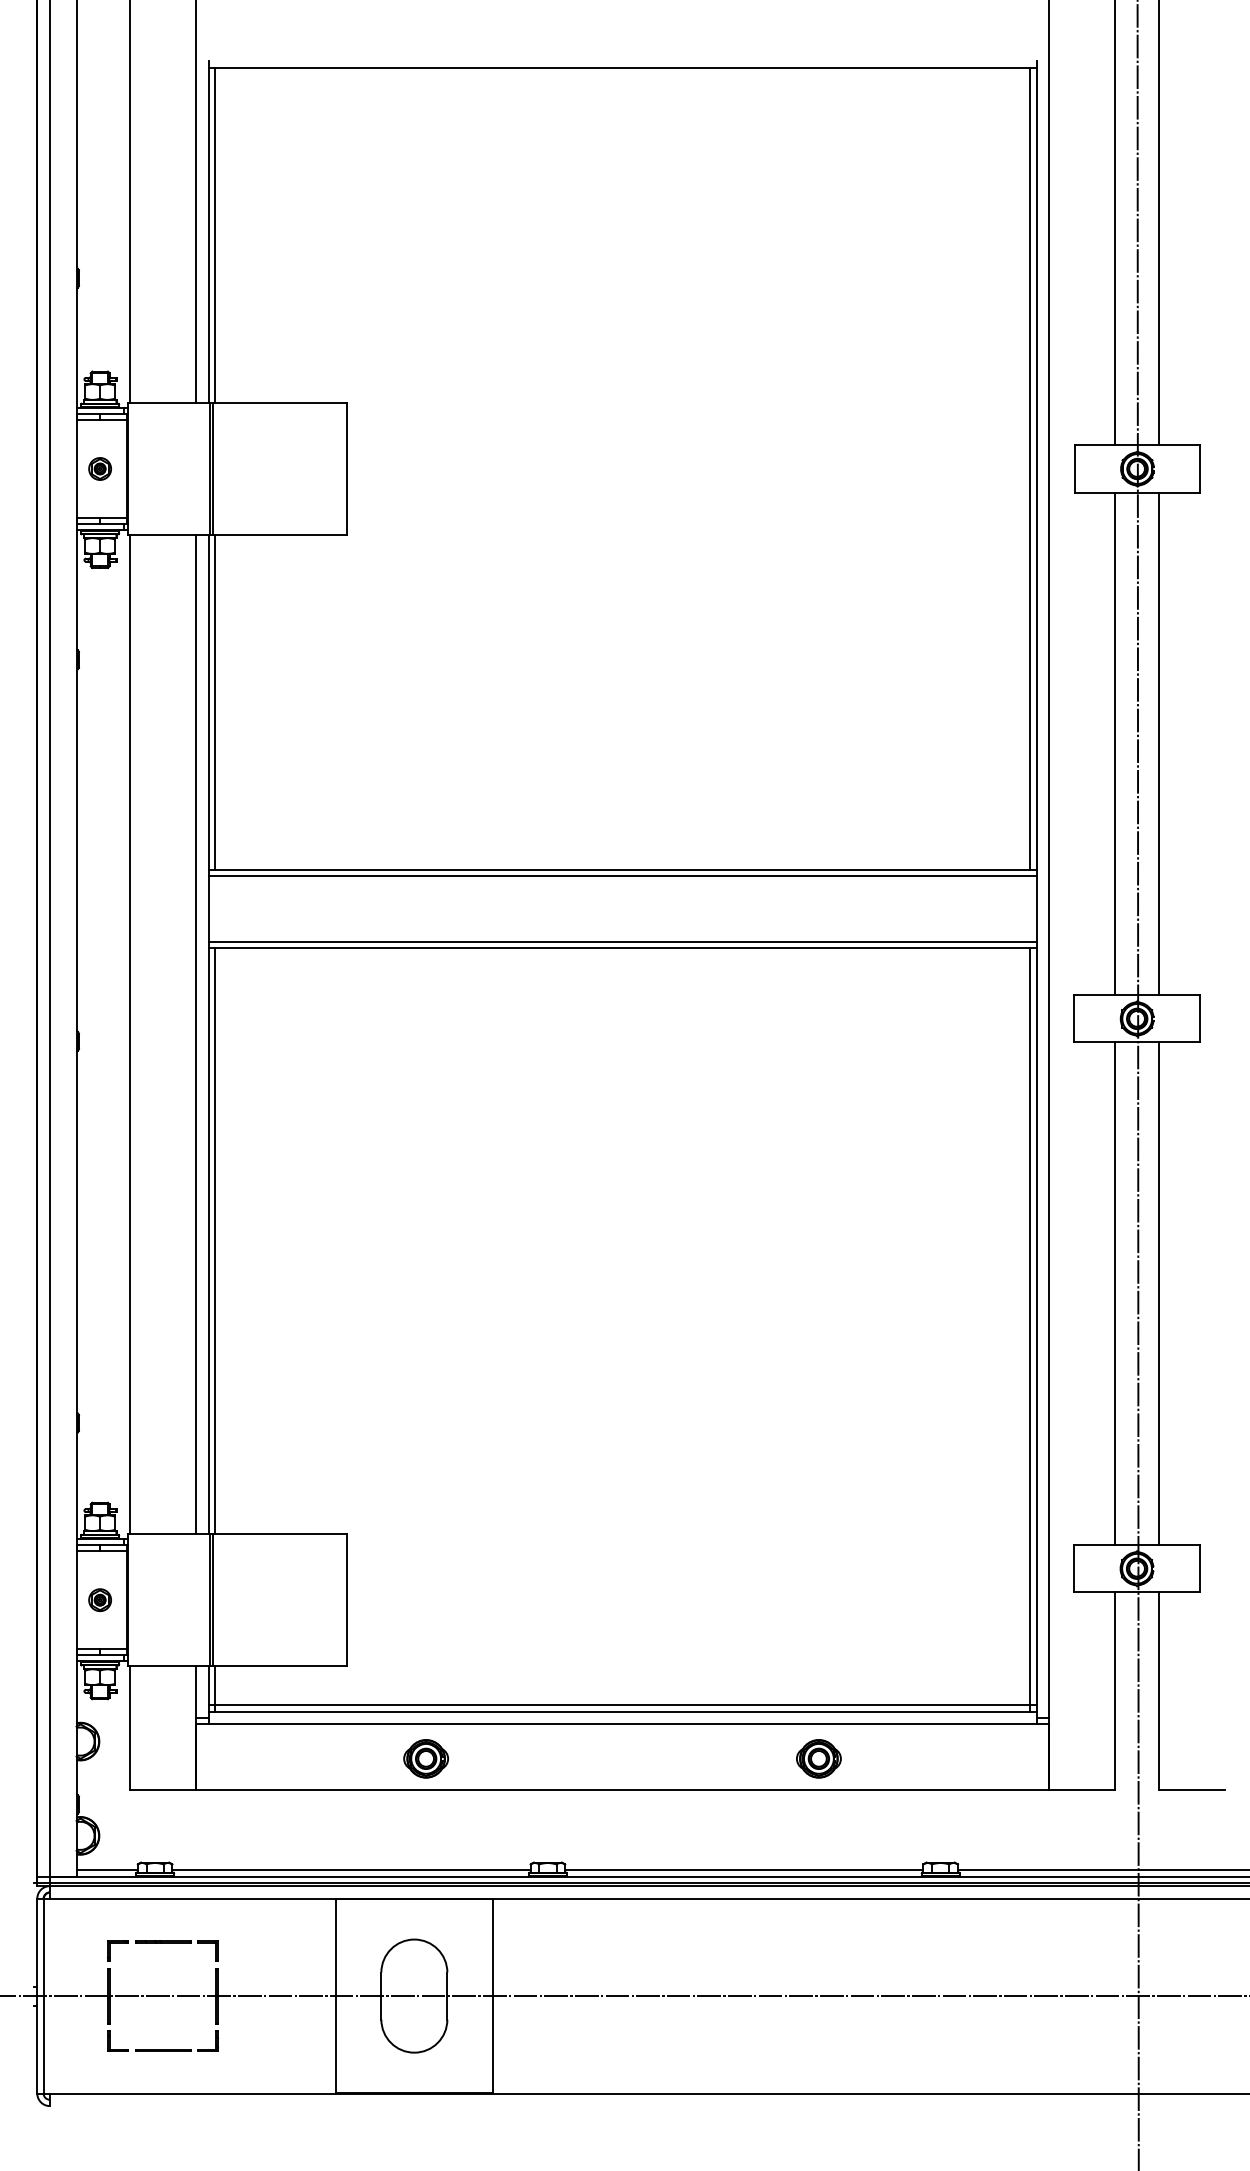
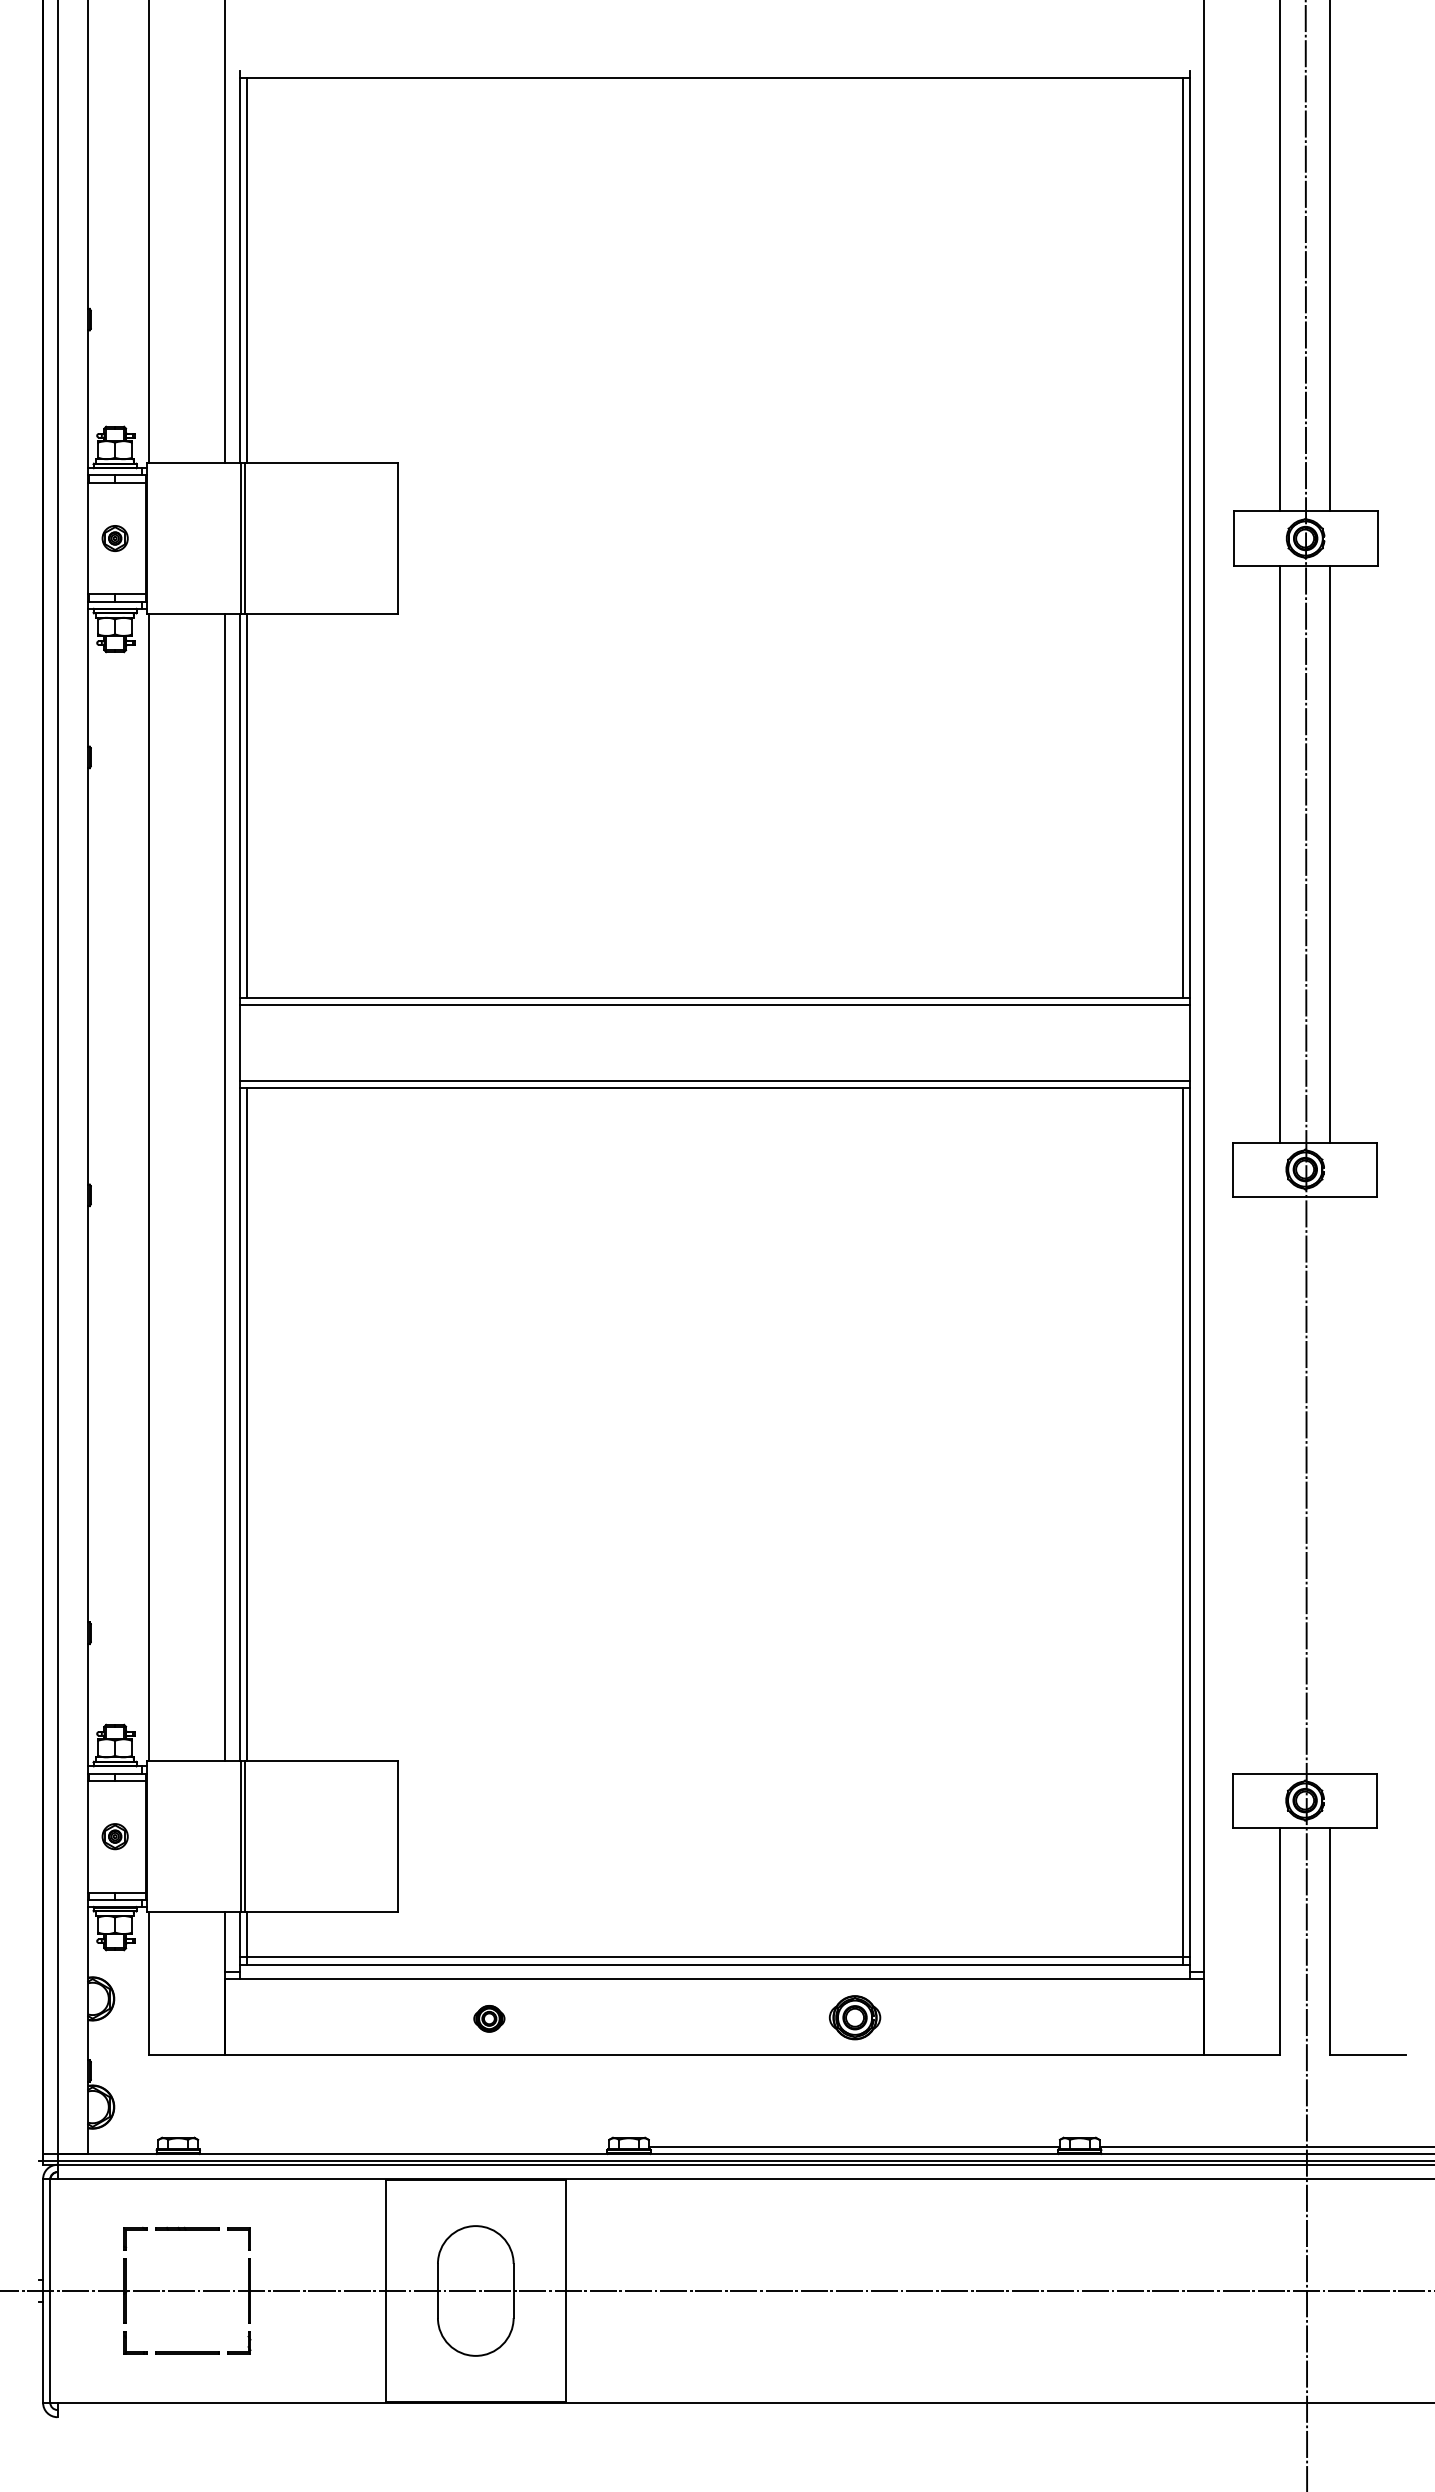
line: (1114, 1293) -> (1279, 1484), removed
line: (1159, 1293) -> (1330, 1484), removed
part: (426, 1758) -> (489, 2018), size x0.6
part: (818, 1758) -> (854, 2017), moved
line: (107, 1870) -> (123, 2146), removed
line: (351, 1870) -> (403, 2146), removed

